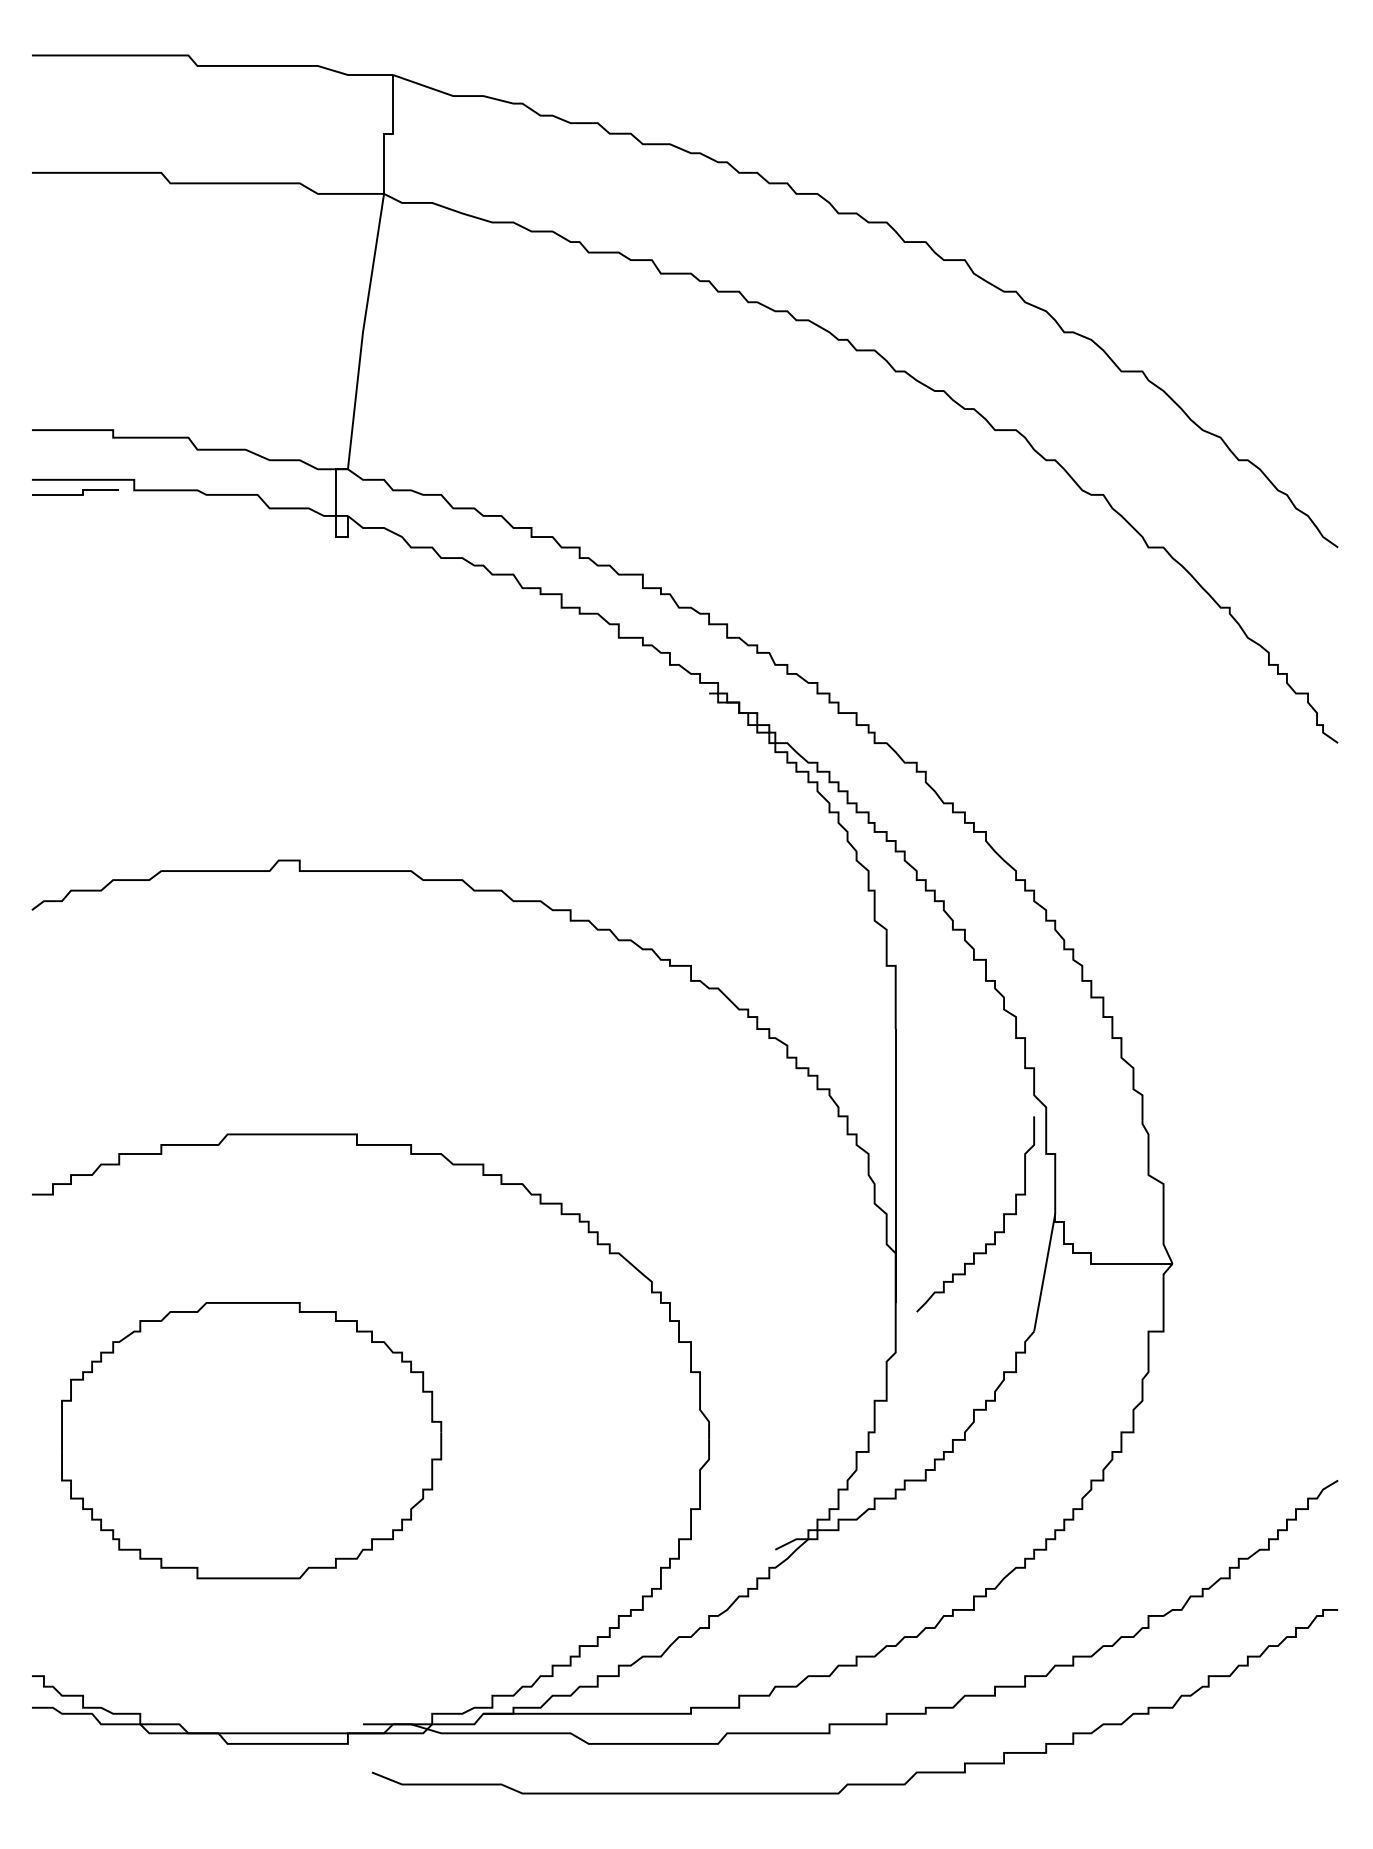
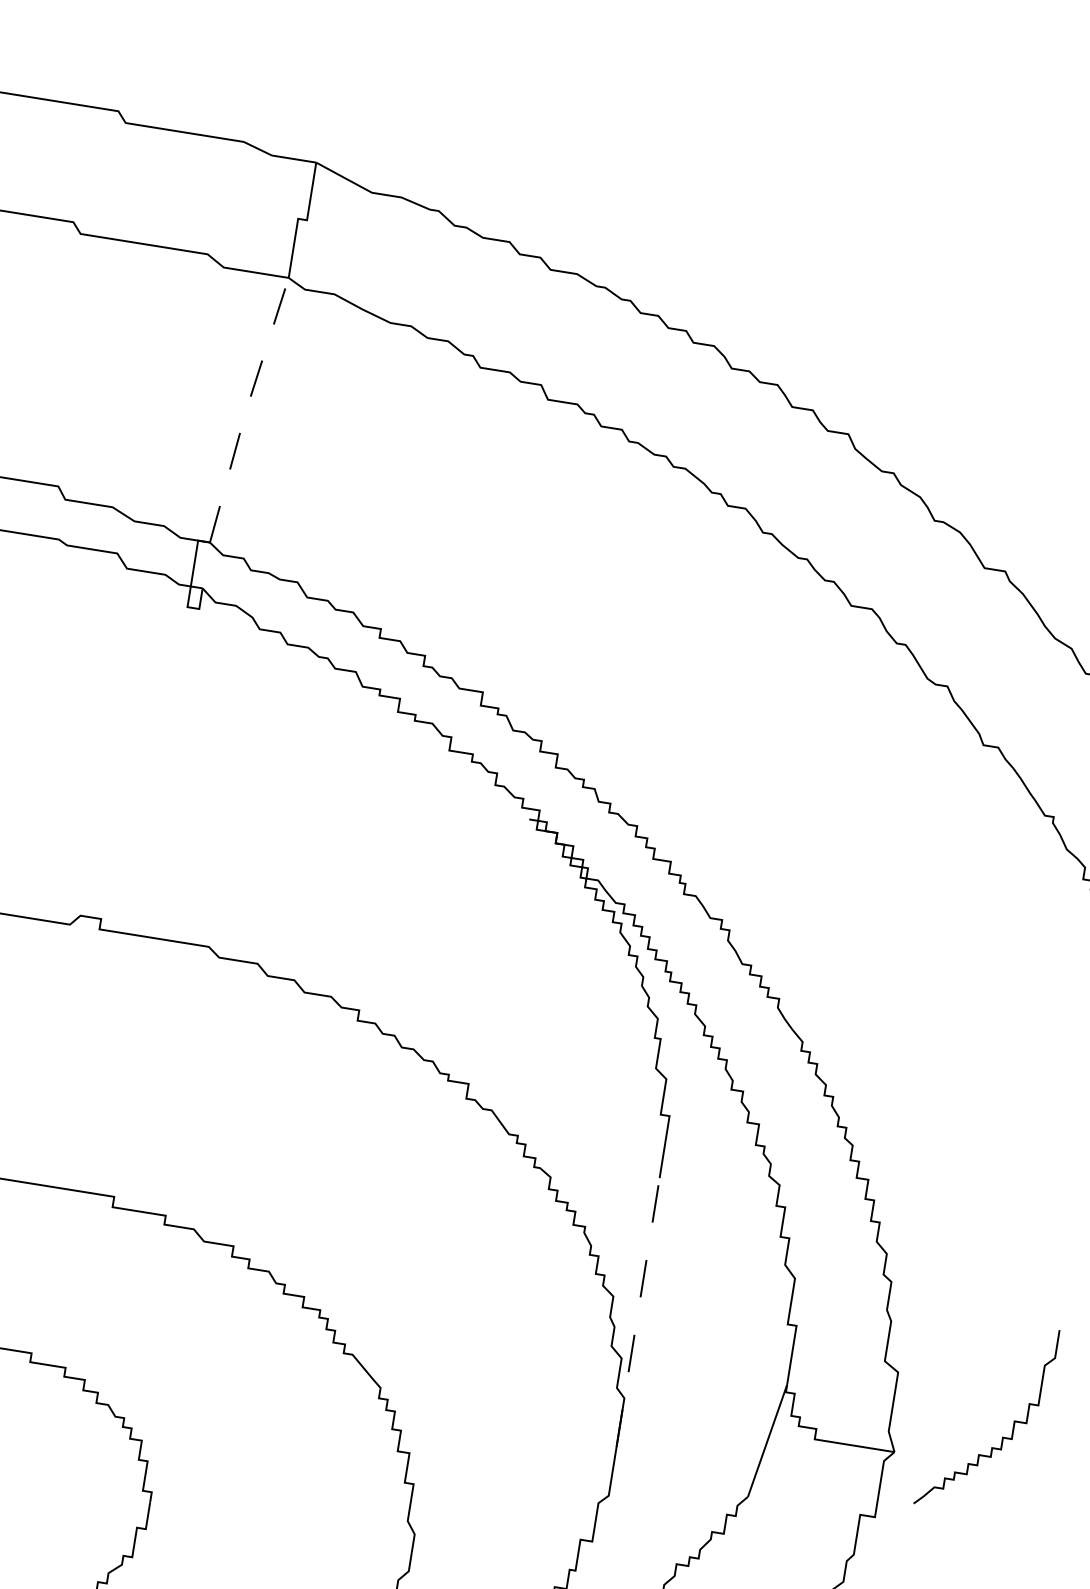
line: (363, 331) -> (246, 409), solid -> dashed
line: (895, 1166) -> (637, 1313), solid -> dashed
curve: (994, 1231) -> (1002, 1436), moved

